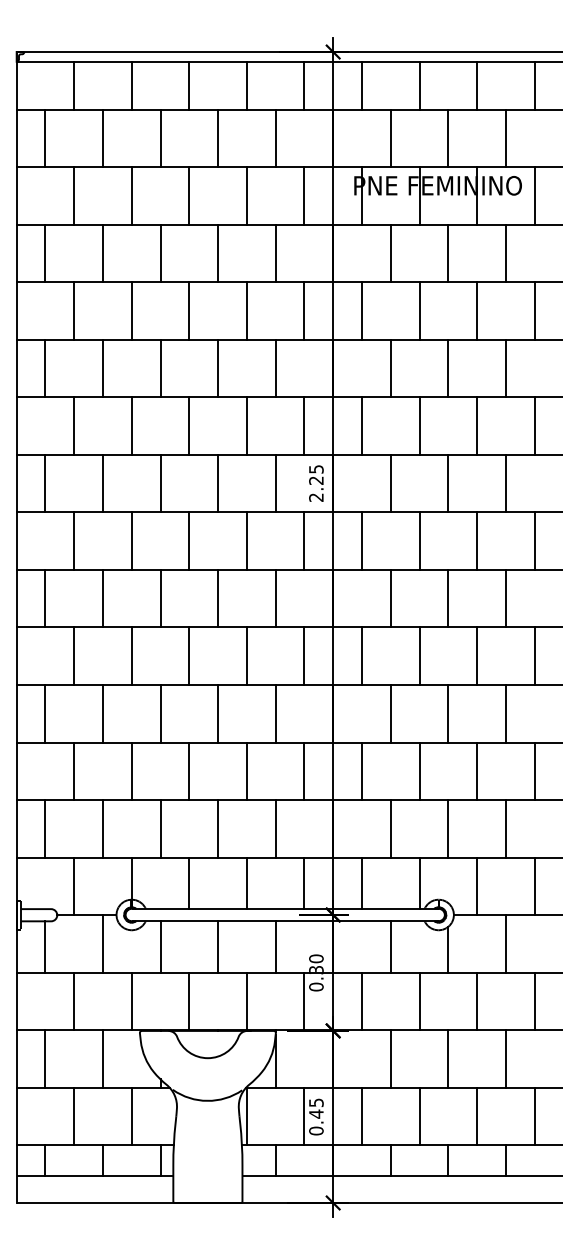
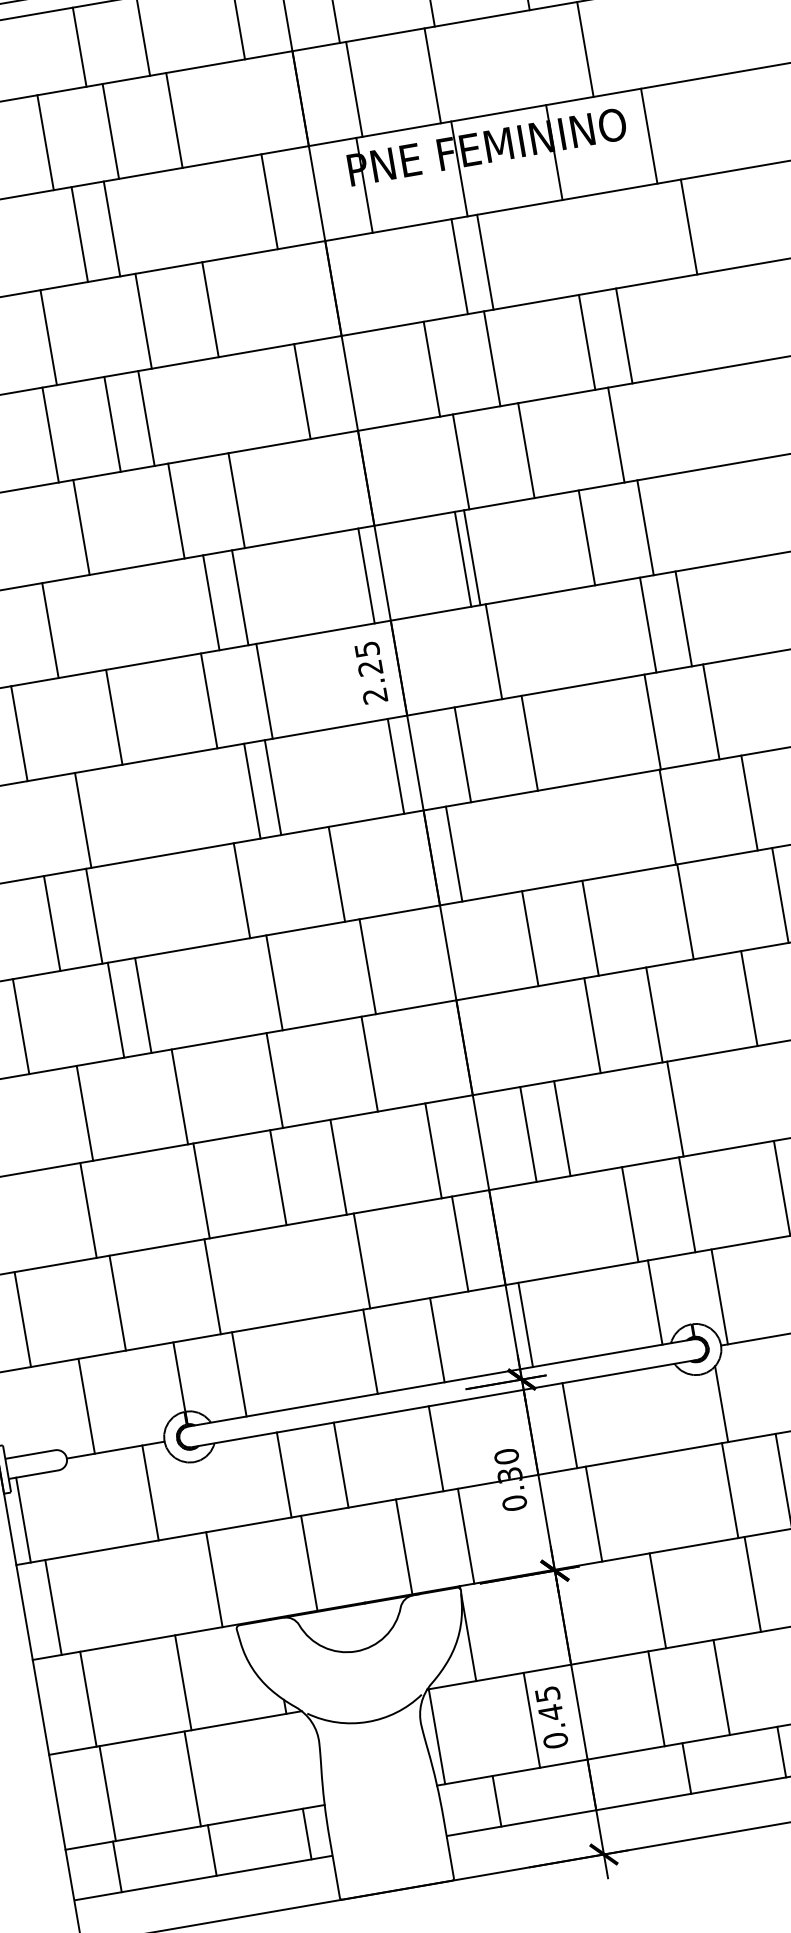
line: (189, 85) -> (79, 47), moved
line: (160, 138) -> (45, 142), moved
line: (275, 138) -> (174, 120), moved
line: (390, 138) -> (353, 89), moved
line: (448, 138) -> (433, 76), moved
line: (246, 195) -> (111, 228), moved
line: (275, 253) -> (210, 309), moved
line: (390, 253) -> (459, 266), moved
line: (448, 253) -> (485, 262), moved
line: (505, 253) -> (688, 227), moved
line: (131, 310) -> (50, 434), moved
line: (246, 310) -> (145, 417), moved
line: (361, 310) -> (431, 368), moved
line: (534, 310) -> (623, 335), moved
line: (275, 368) -> (236, 500), moved
line: (448, 368) -> (526, 450), moved
line: (505, 368) -> (615, 435), moved
line: (189, 425) -> (211, 601), moved
line: (304, 425) -> (366, 575), moved
line: (361, 425) -> (462, 558), moved
line: (419, 425) -> (472, 556), moved
line: (477, 425) -> (587, 536), moved
line: (534, 425) -> (645, 526), moved
line: (275, 483) -> (264, 691), moved
line: (448, 483) -> (648, 624), moved
line: (189, 540) -> (252, 790), moved
line: (304, 540) -> (395, 765), moved
line: (419, 540) -> (529, 742), moved
line: (534, 540) -> (710, 710), moved
line: (160, 598) -> (94, 915), moved
line: (390, 598) -> (453, 853), moved
line: (448, 598) -> (668, 816), moved
line: (505, 598) -> (748, 802), moved
line: (189, 656) -> (143, 1005), moved
line: (246, 656) -> (273, 983), moved
line: (304, 656) -> (367, 967), moved
line: (361, 656) -> (529, 939), moved
line: (390, 713) -> (592, 1025), moved
line: (74, 771) -> (89, 1210), moved
line: (131, 771) -> (201, 1191), moved
line: (189, 771) -> (278, 1177), moved
line: (419, 771) -> (562, 1128), moved
line: (477, 771) -> (676, 1109), moved
line: (218, 828) -> (362, 1260), moved
line: (275, 828) -> (459, 1243), moved
line: (390, 828) -> (629, 1214), moved
line: (189, 882) -> (239, 1373), moved
line: (304, 882) -> (437, 1338), moved
line: (361, 882) -> (524, 1323), moved
line: (477, 886) -> (720, 1296), moved
line: (45, 946) -> (23, 1519), moved
line: (160, 946) -> (283, 1474), moved
line: (390, 946) -> (569, 1424), moved
line: (74, 1001) -> (53, 1607), moved
line: (304, 1001) -> (466, 1536), moved
line: (419, 1001) -> (730, 1490), moved
line: (74, 1116) -> (108, 1793), moved
line: (131, 1116) -> (192, 1778), moved
line: (361, 1116) -> (655, 1698), moved

